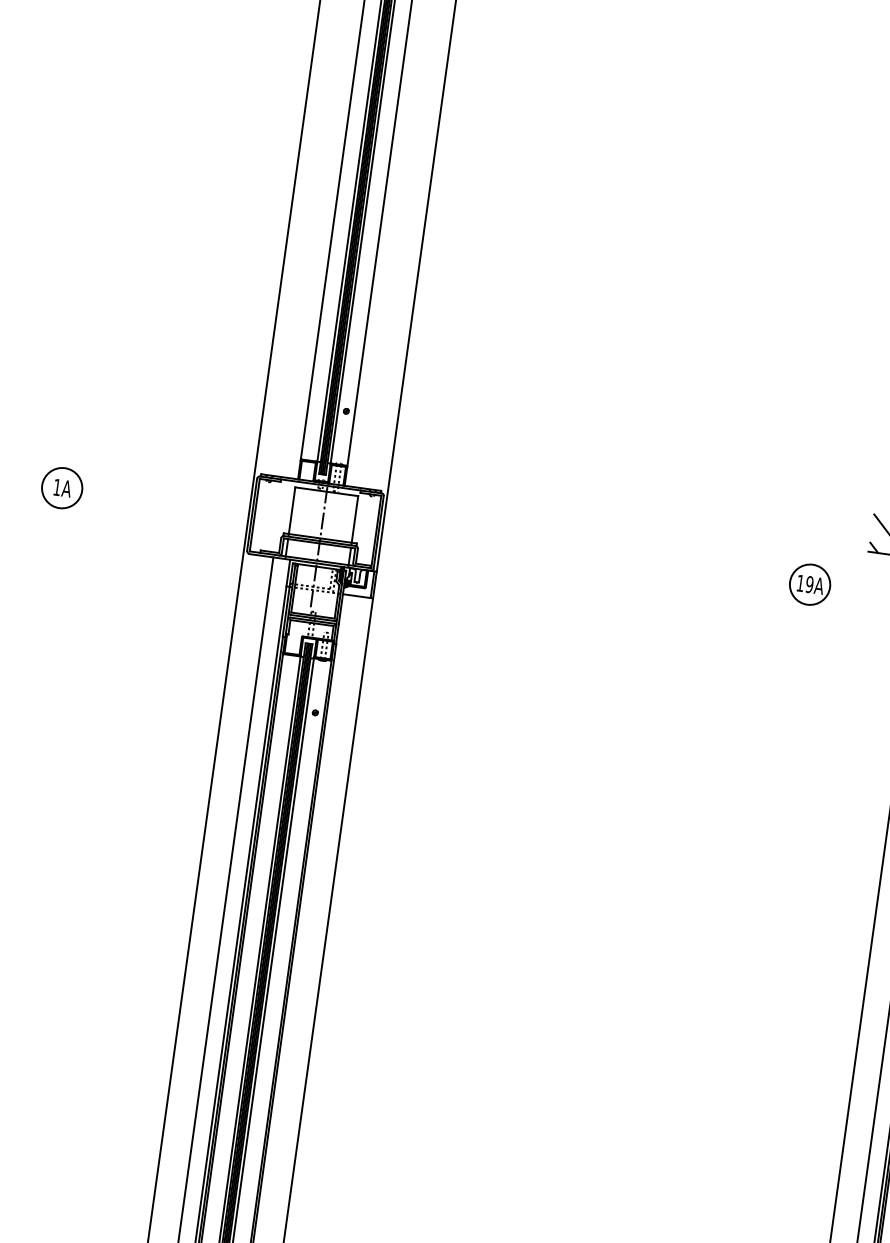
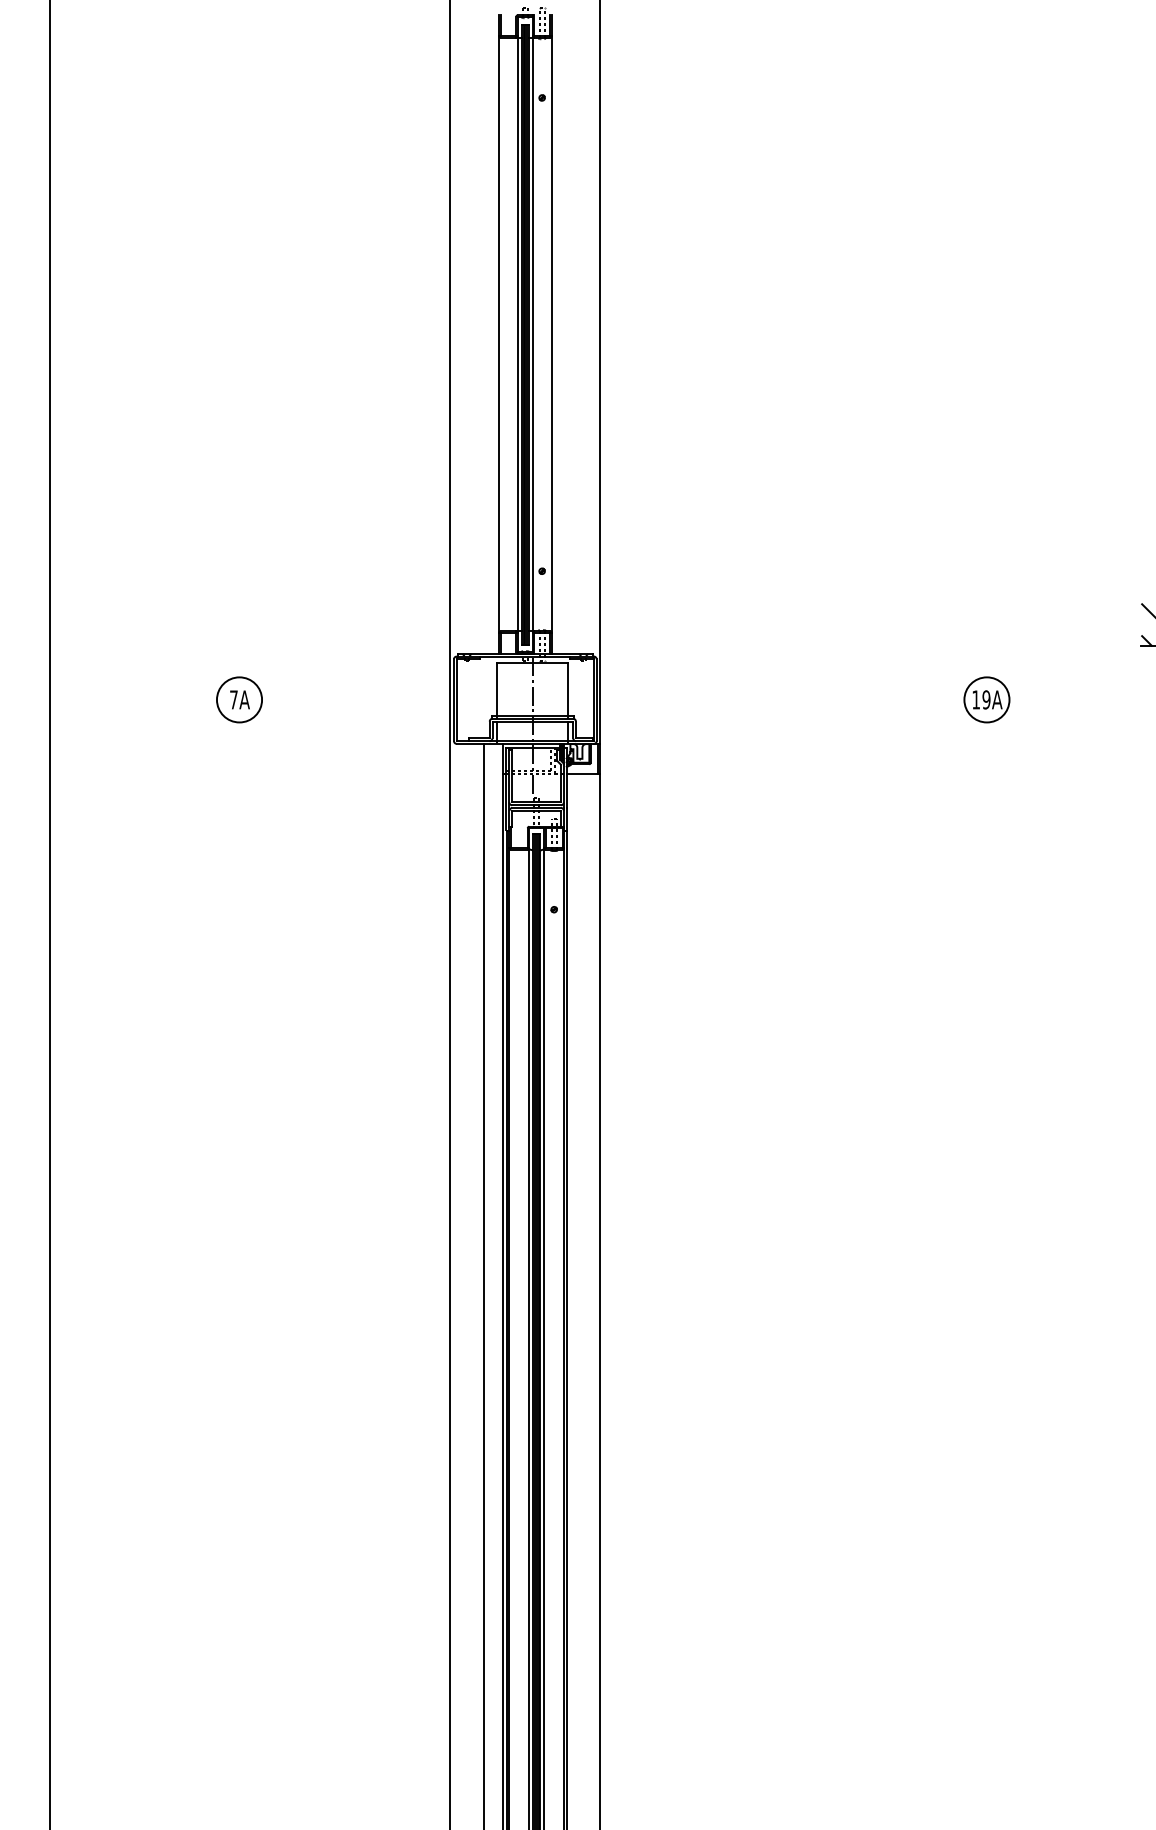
text: (56, 487) -> (233, 699), 1A -> 7A
part: (809, 584) -> (986, 699), moved

